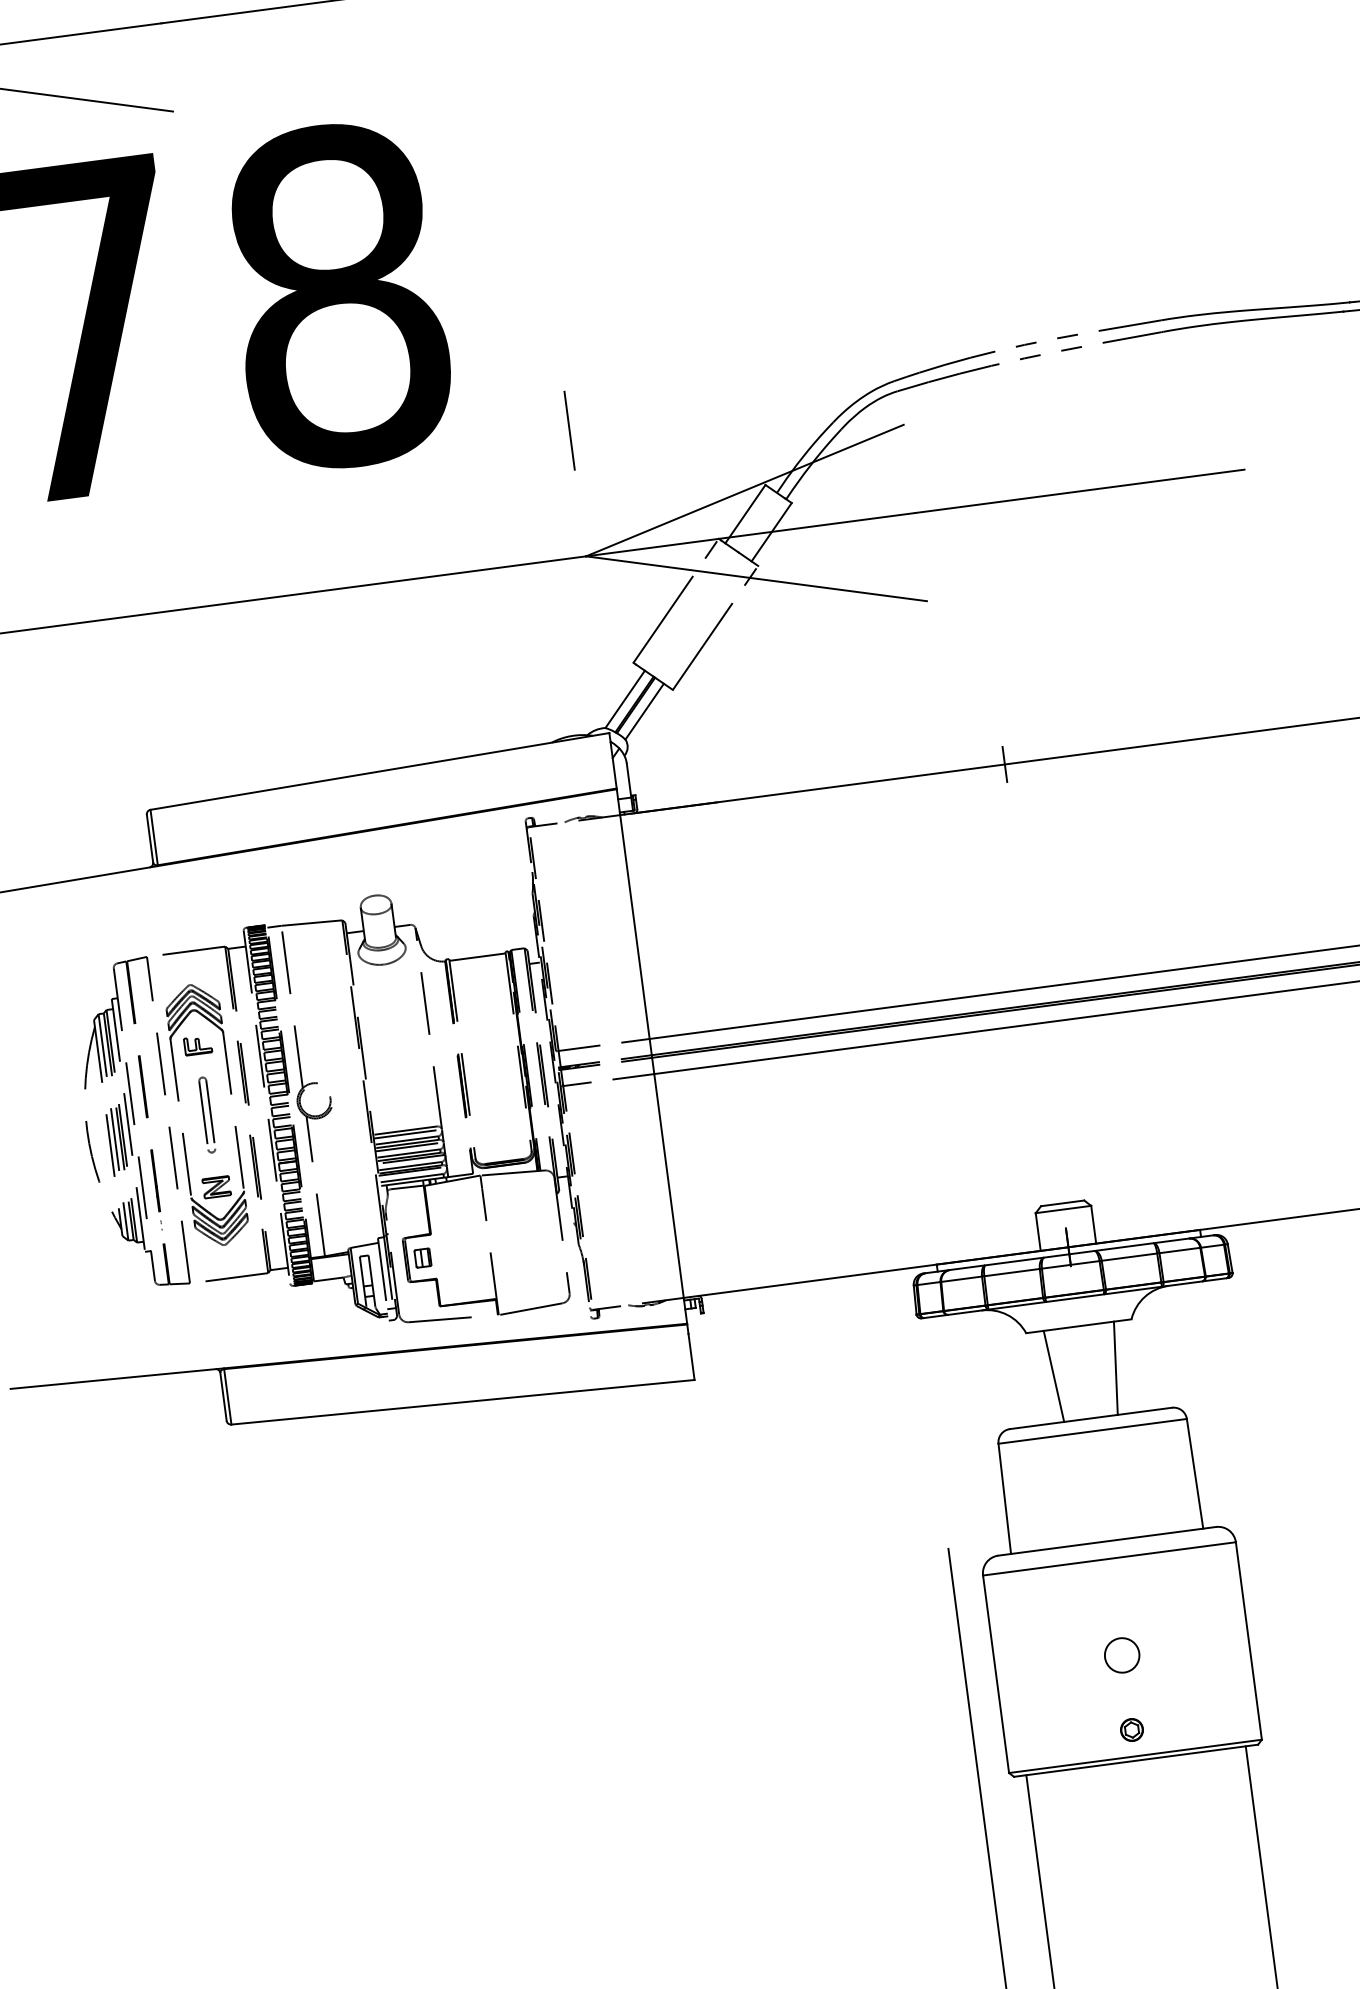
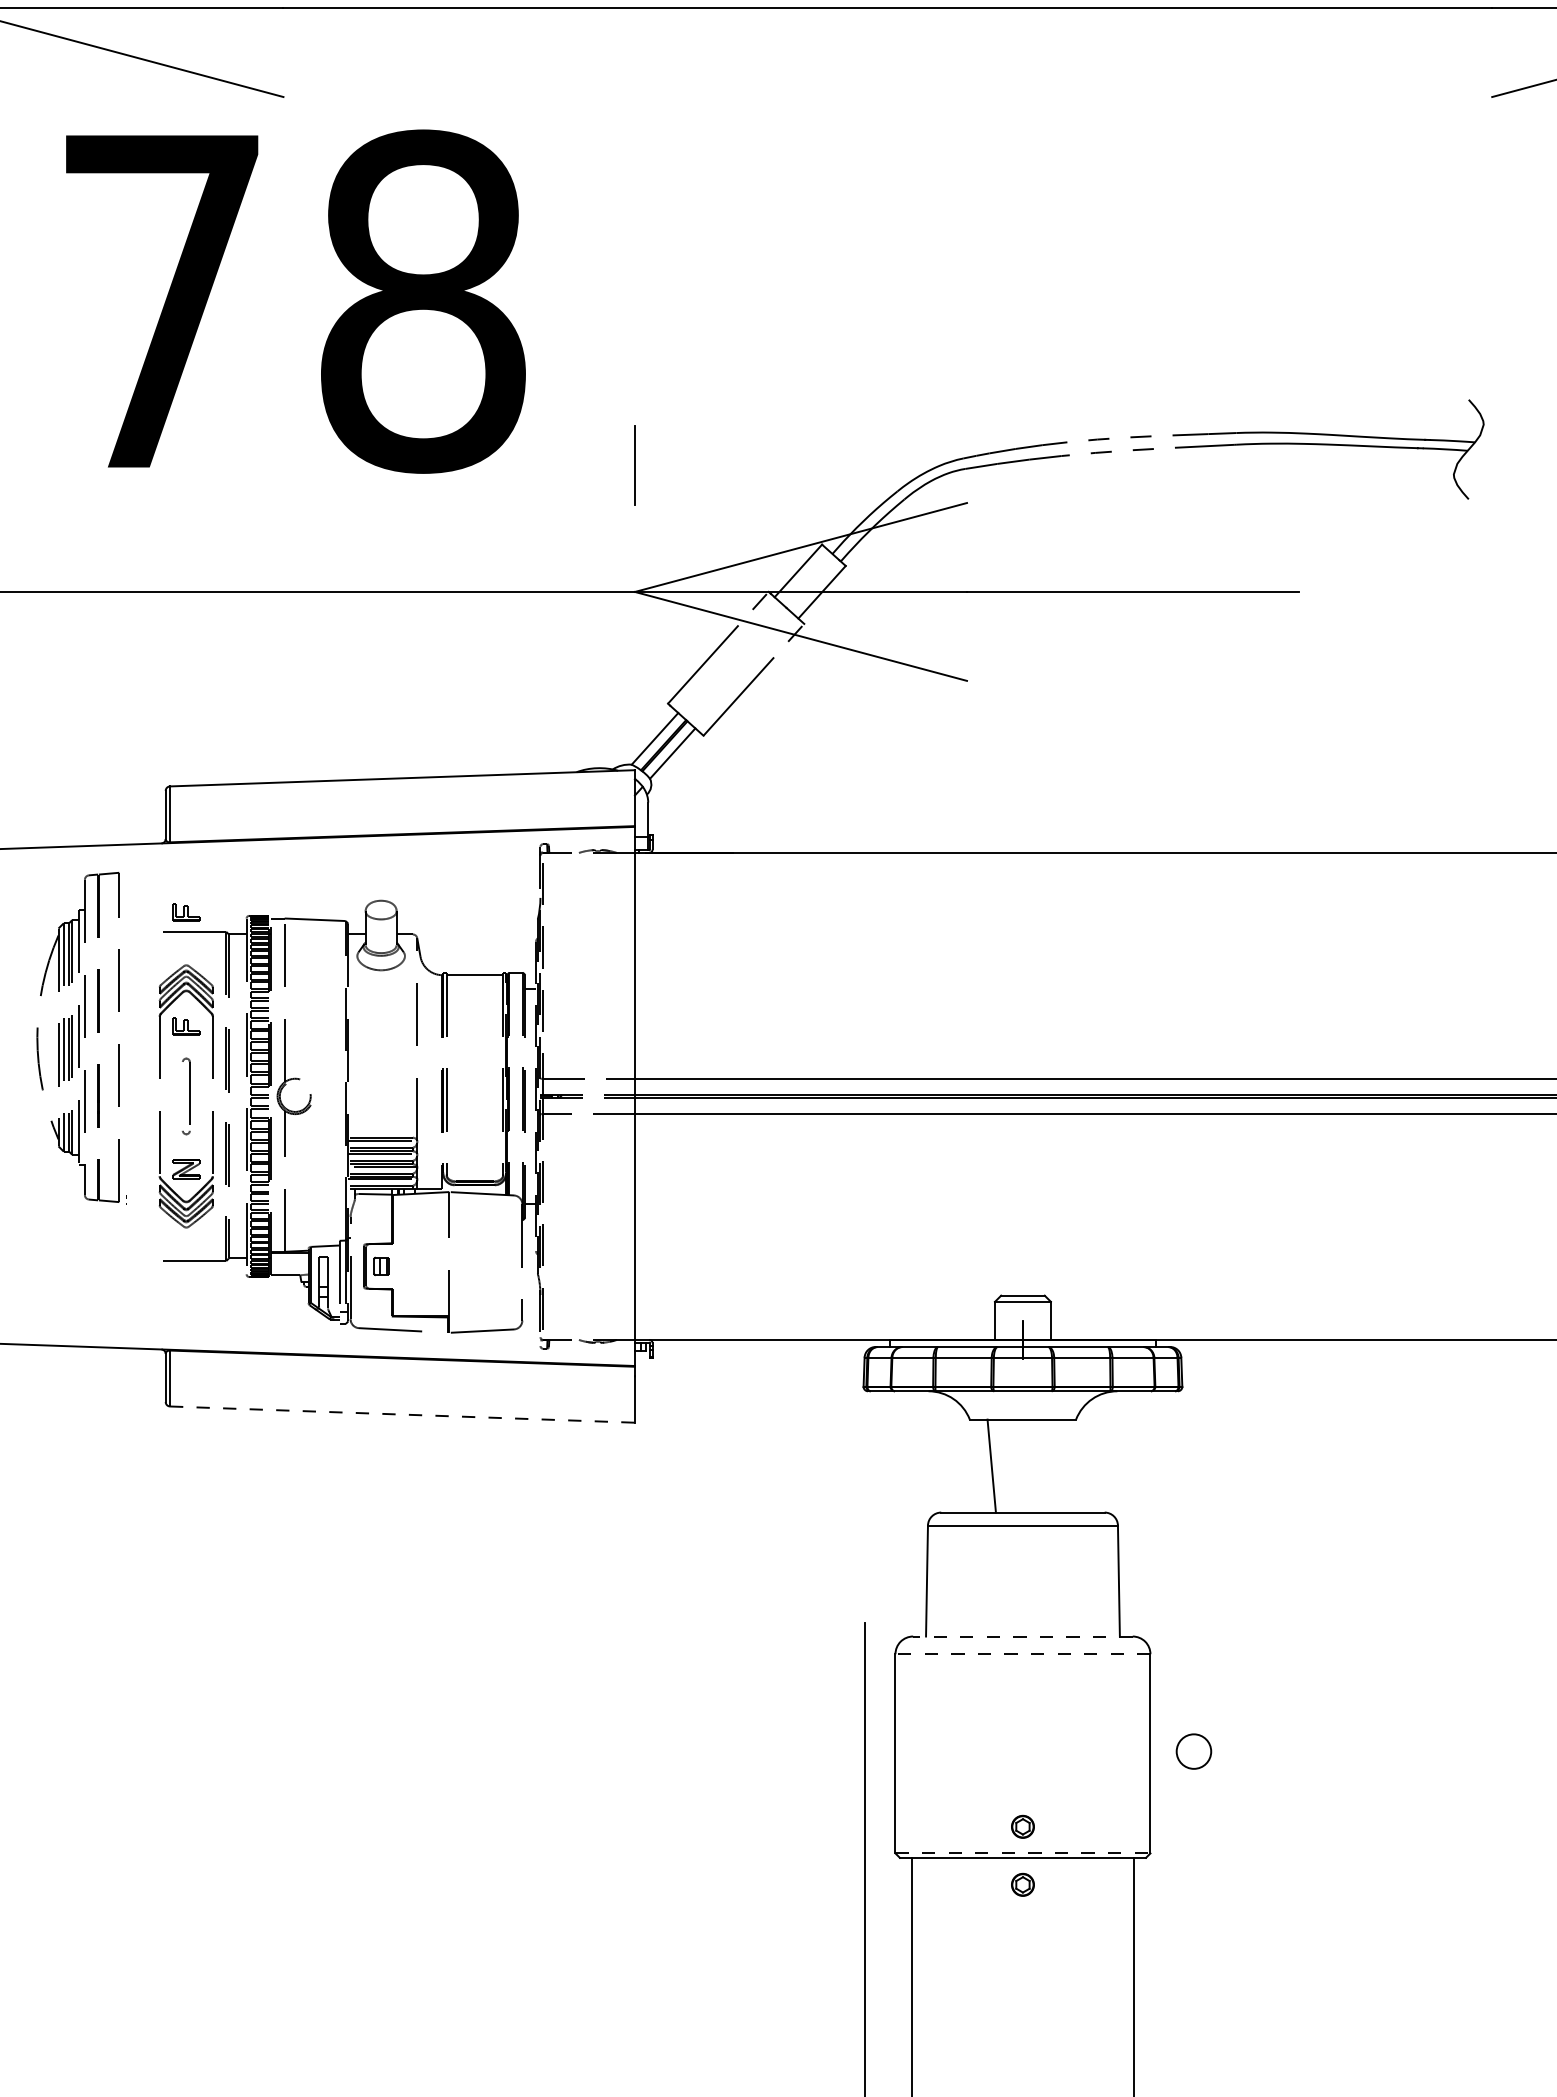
line: (1004, 764) -> (1022, 852), removed
part: (183, 932) -> (186, 912), added
line: (203, 1115) -> (182, 1096), removed
part: (127, 1125) -> (77, 1037), moved
line: (1115, 1367) -> (1053, 1465), removed
line: (463, 1402) -> (402, 1414), solid -> dashed
line: (1106, 1541) -> (1022, 1636), solid -> dashed
line: (1109, 1559) -> (1022, 1654), solid -> dashed
circle: (1121, 1655) -> (1193, 1751), moved
line: (1136, 1756) -> (1023, 1853), solid -> dashed
part: (1139, 1787) -> (1022, 1884), added

